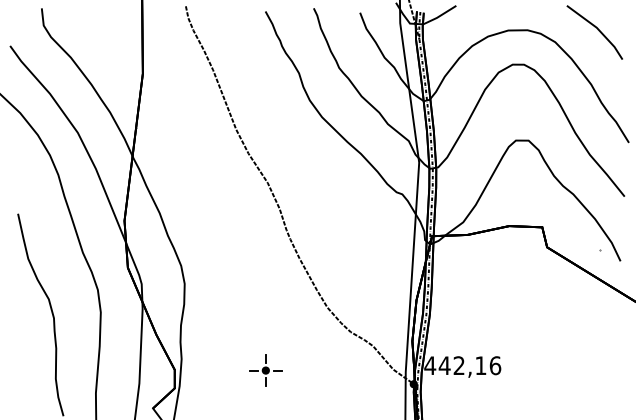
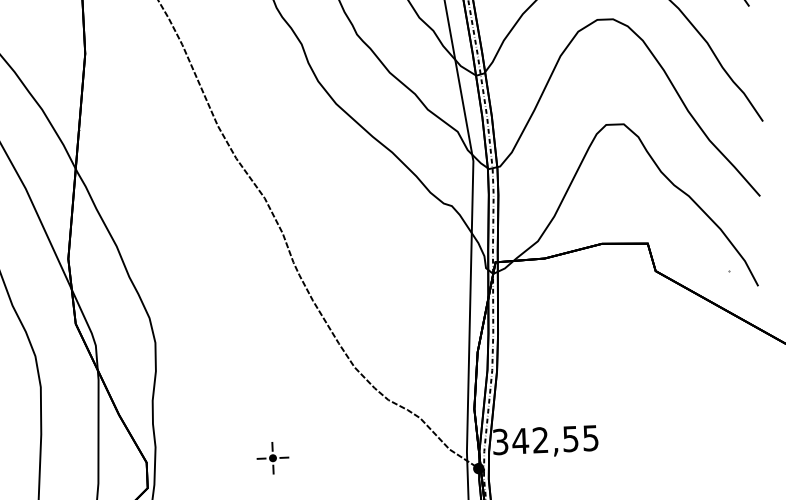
text: (462, 365) -> (545, 439), 442,16 -> 342,55
part: (265, 370) -> (272, 458), size x0.7

